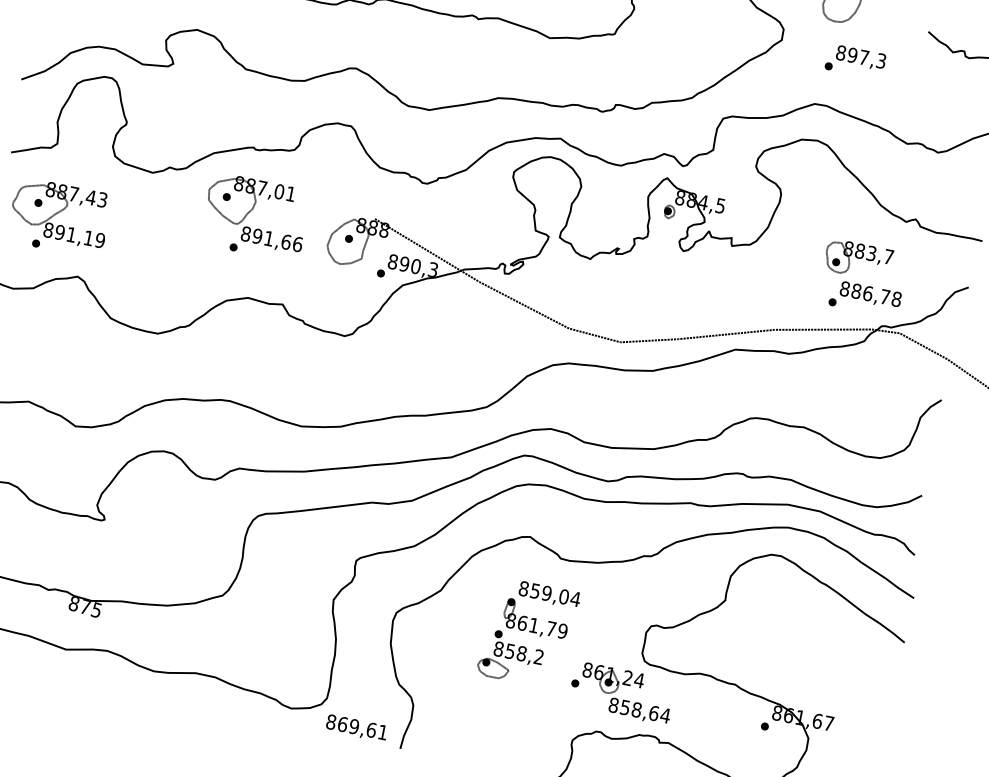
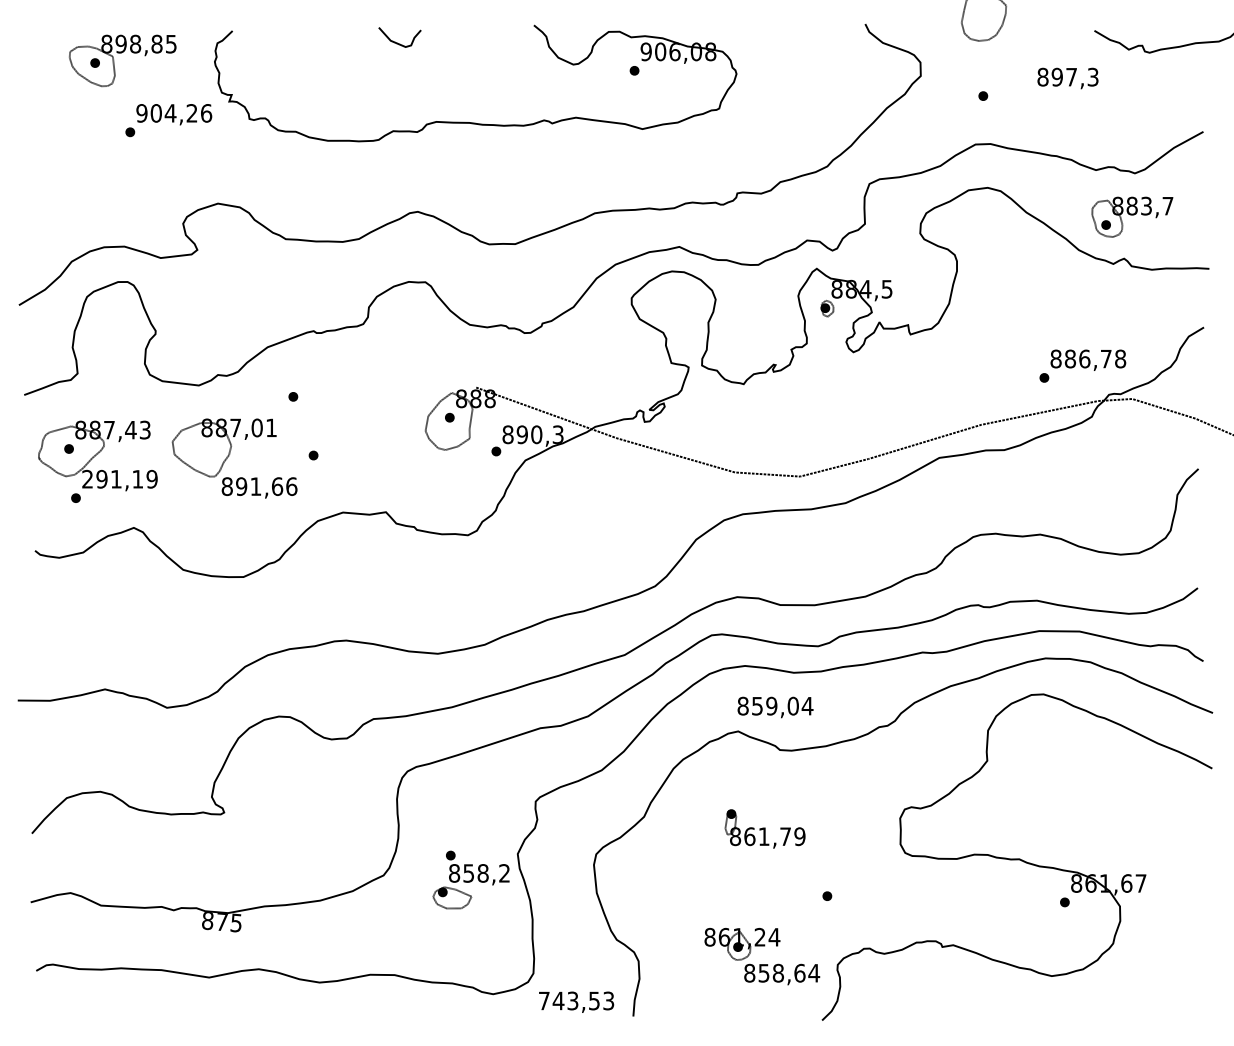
text: (860, 58) -> (1067, 78), moved
part: (256, 212) -> (234, 458), moved
text: (48, 230) -> (87, 479), 891,19 -> 291,19
part: (858, 259) -> (1132, 216), moved
text: (549, 595) -> (775, 707), moved
part: (510, 656) -> (470, 879), moved
part: (625, 700) -> (762, 964), moved
text: (357, 726) -> (576, 1000), 869,61 -> 743,53

